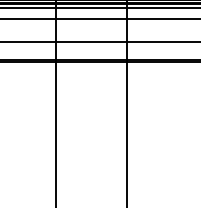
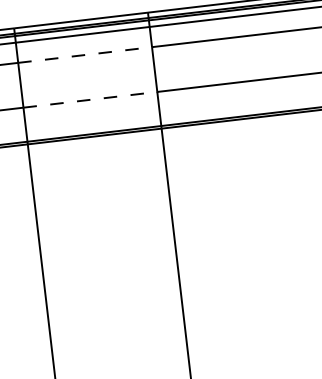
line: (92, 18) -> (86, 54), solid -> dashed
line: (92, 42) -> (91, 100), solid -> dashed

